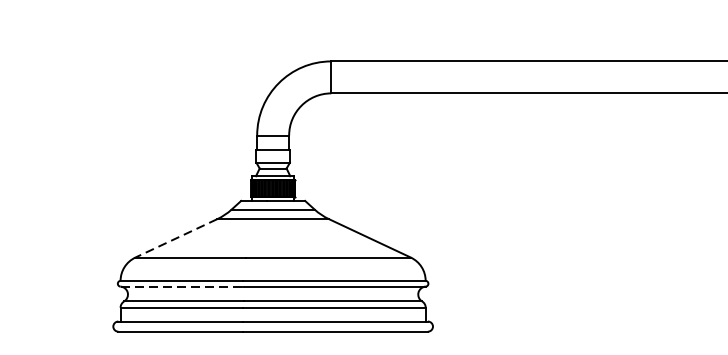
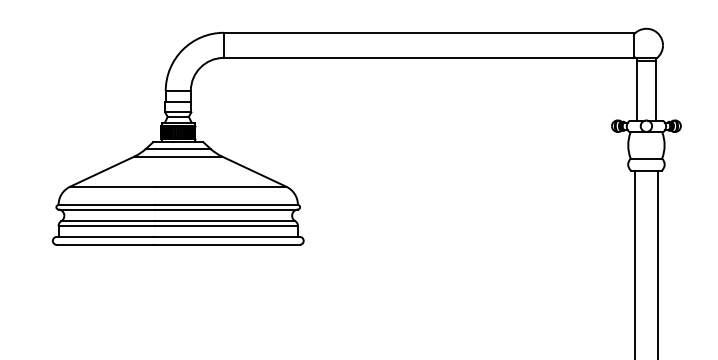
line: (176, 238) -> (102, 171), dashed -> solid
line: (182, 286) -> (107, 209), dashed -> solid

